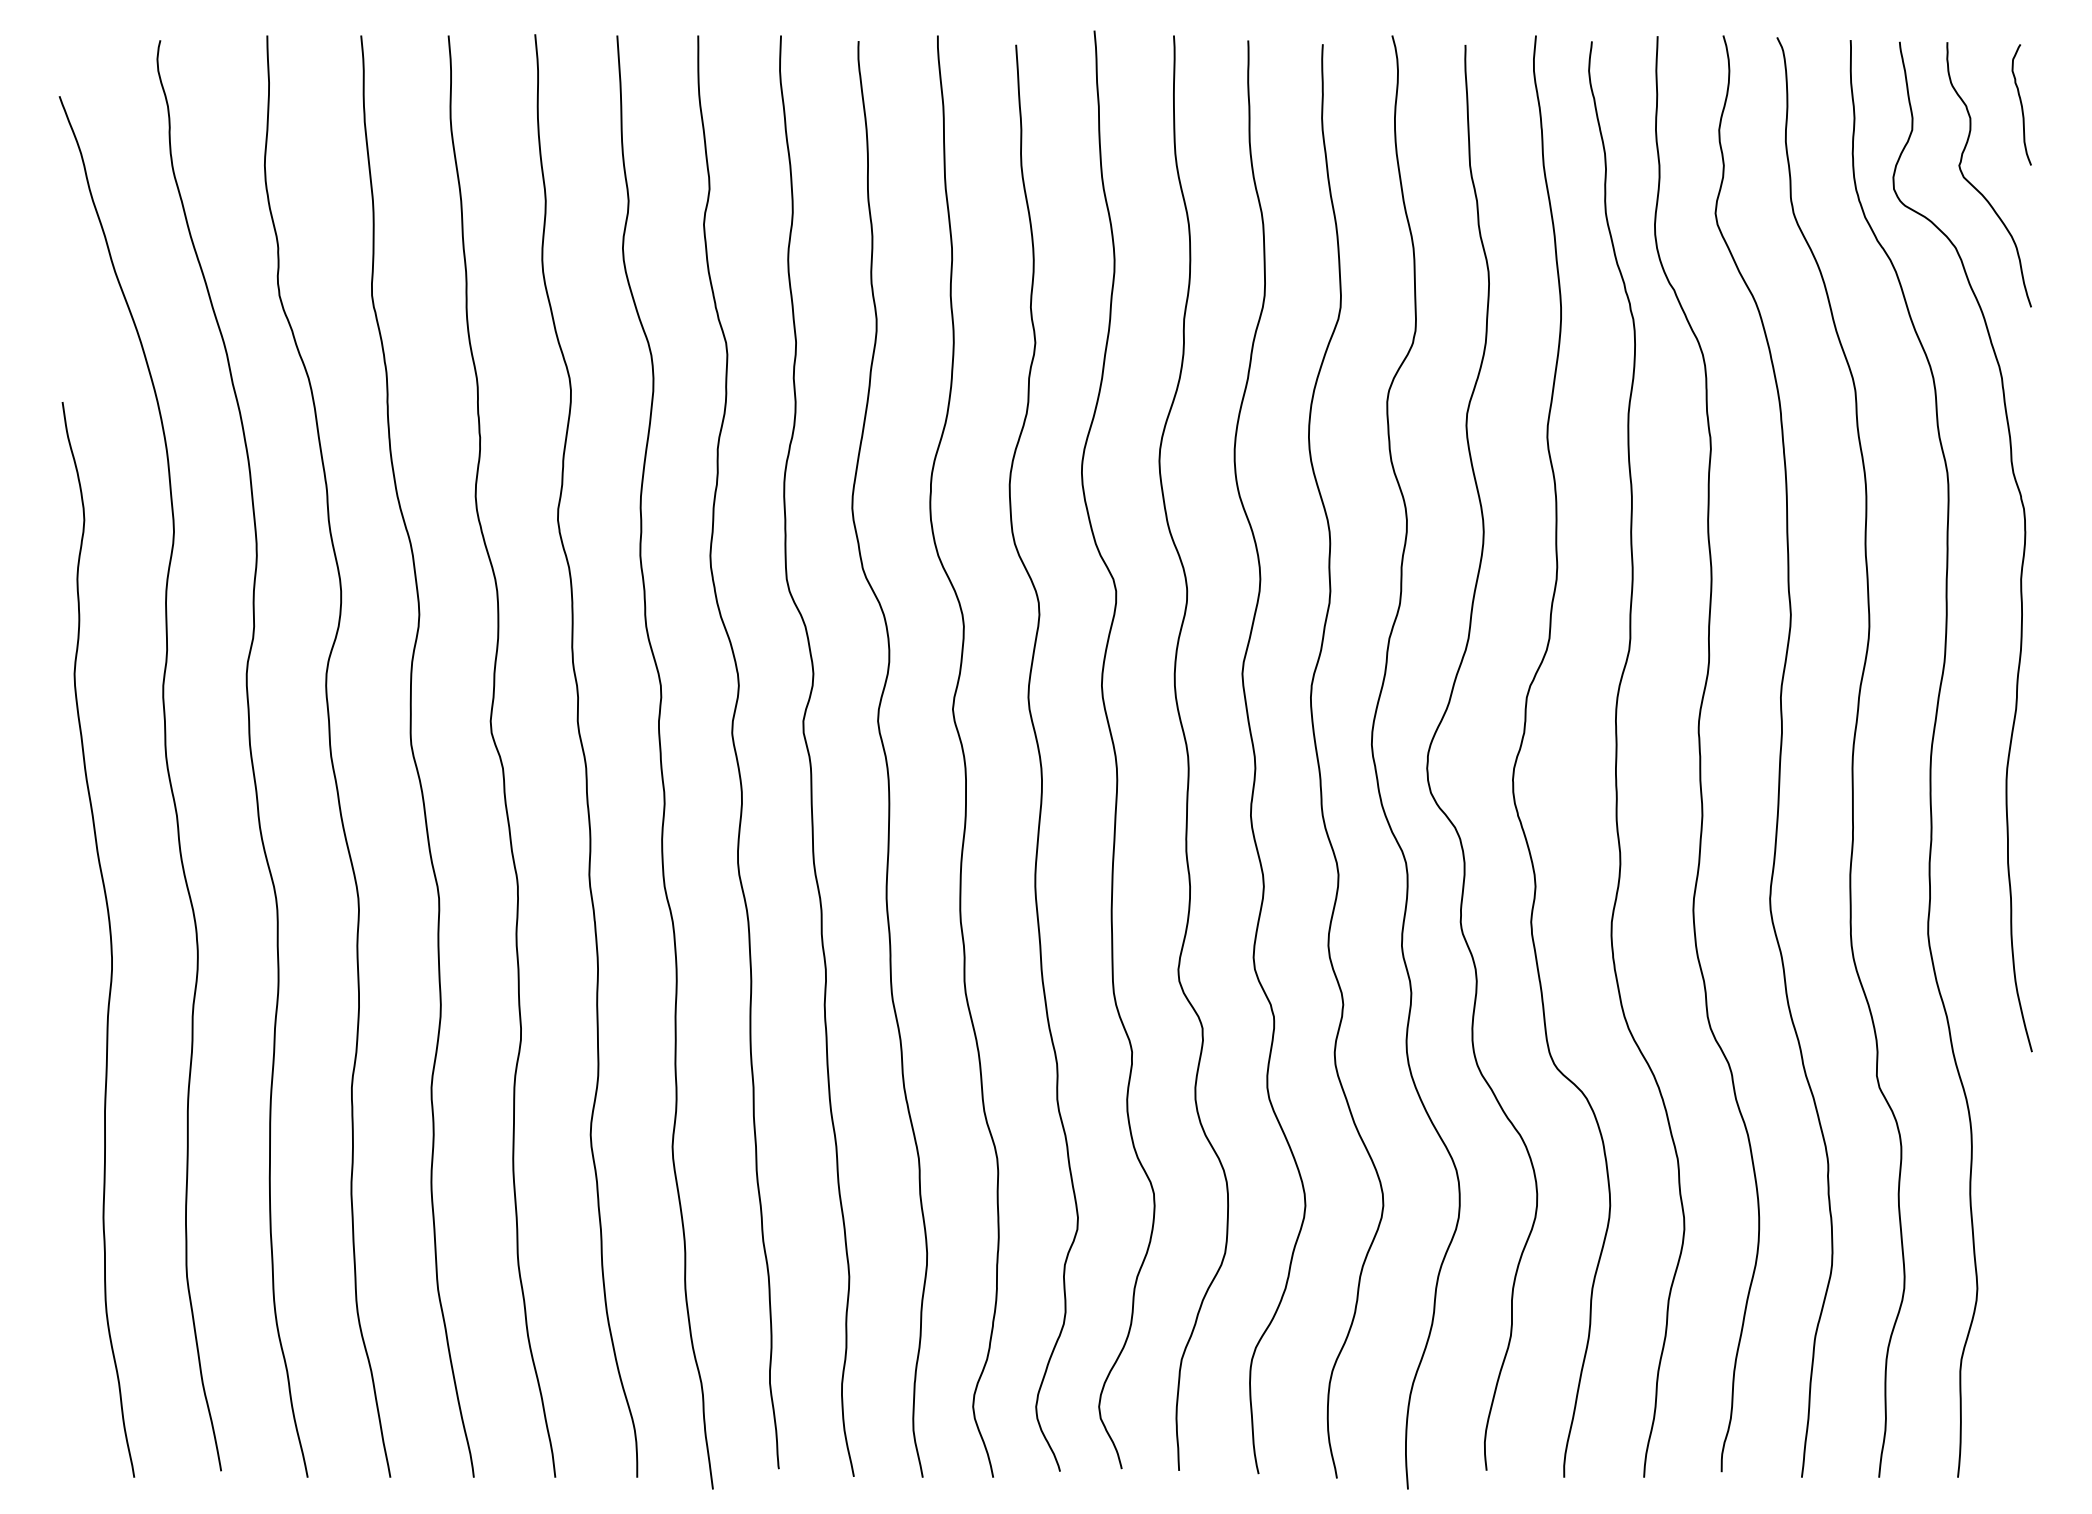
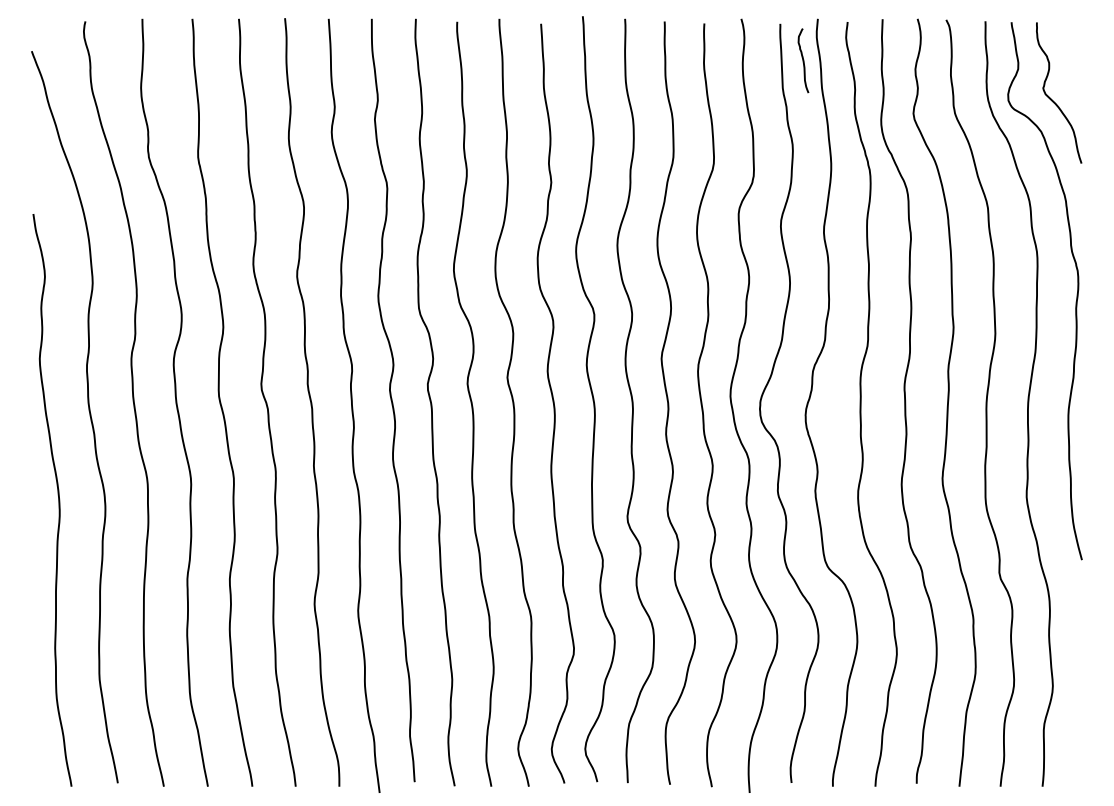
curve: (2021, 104) -> (803, 60), moved

